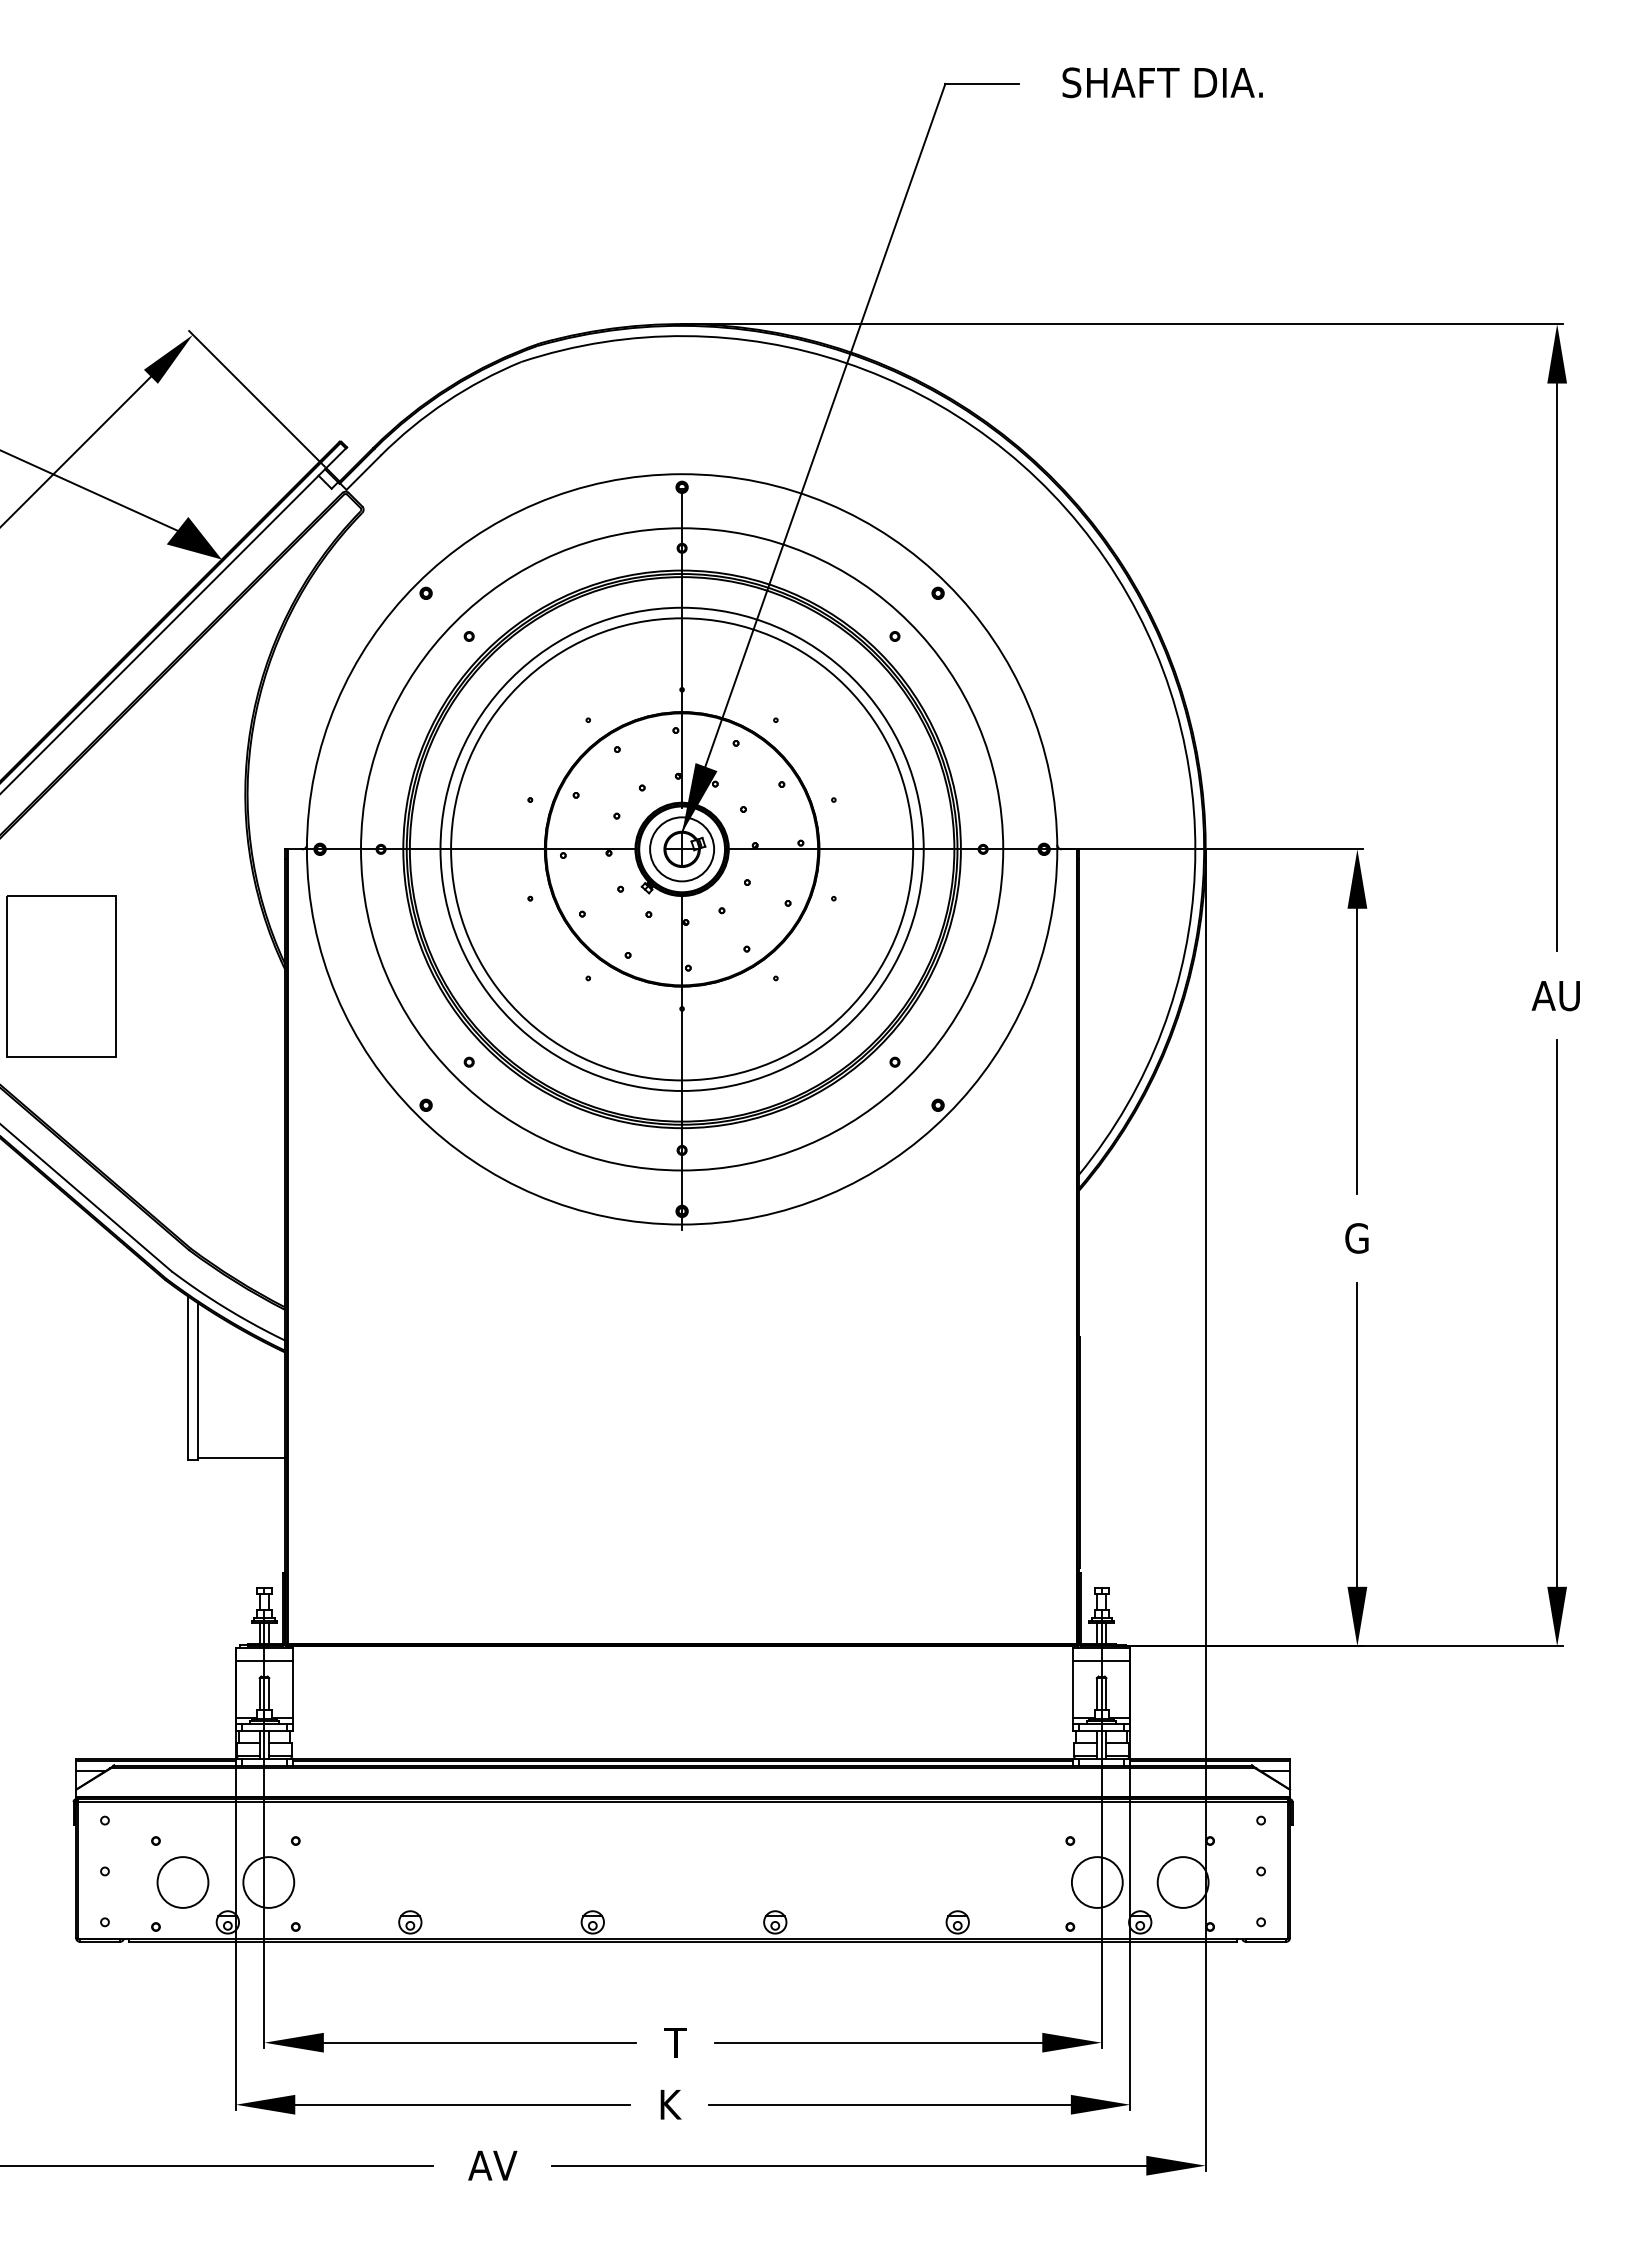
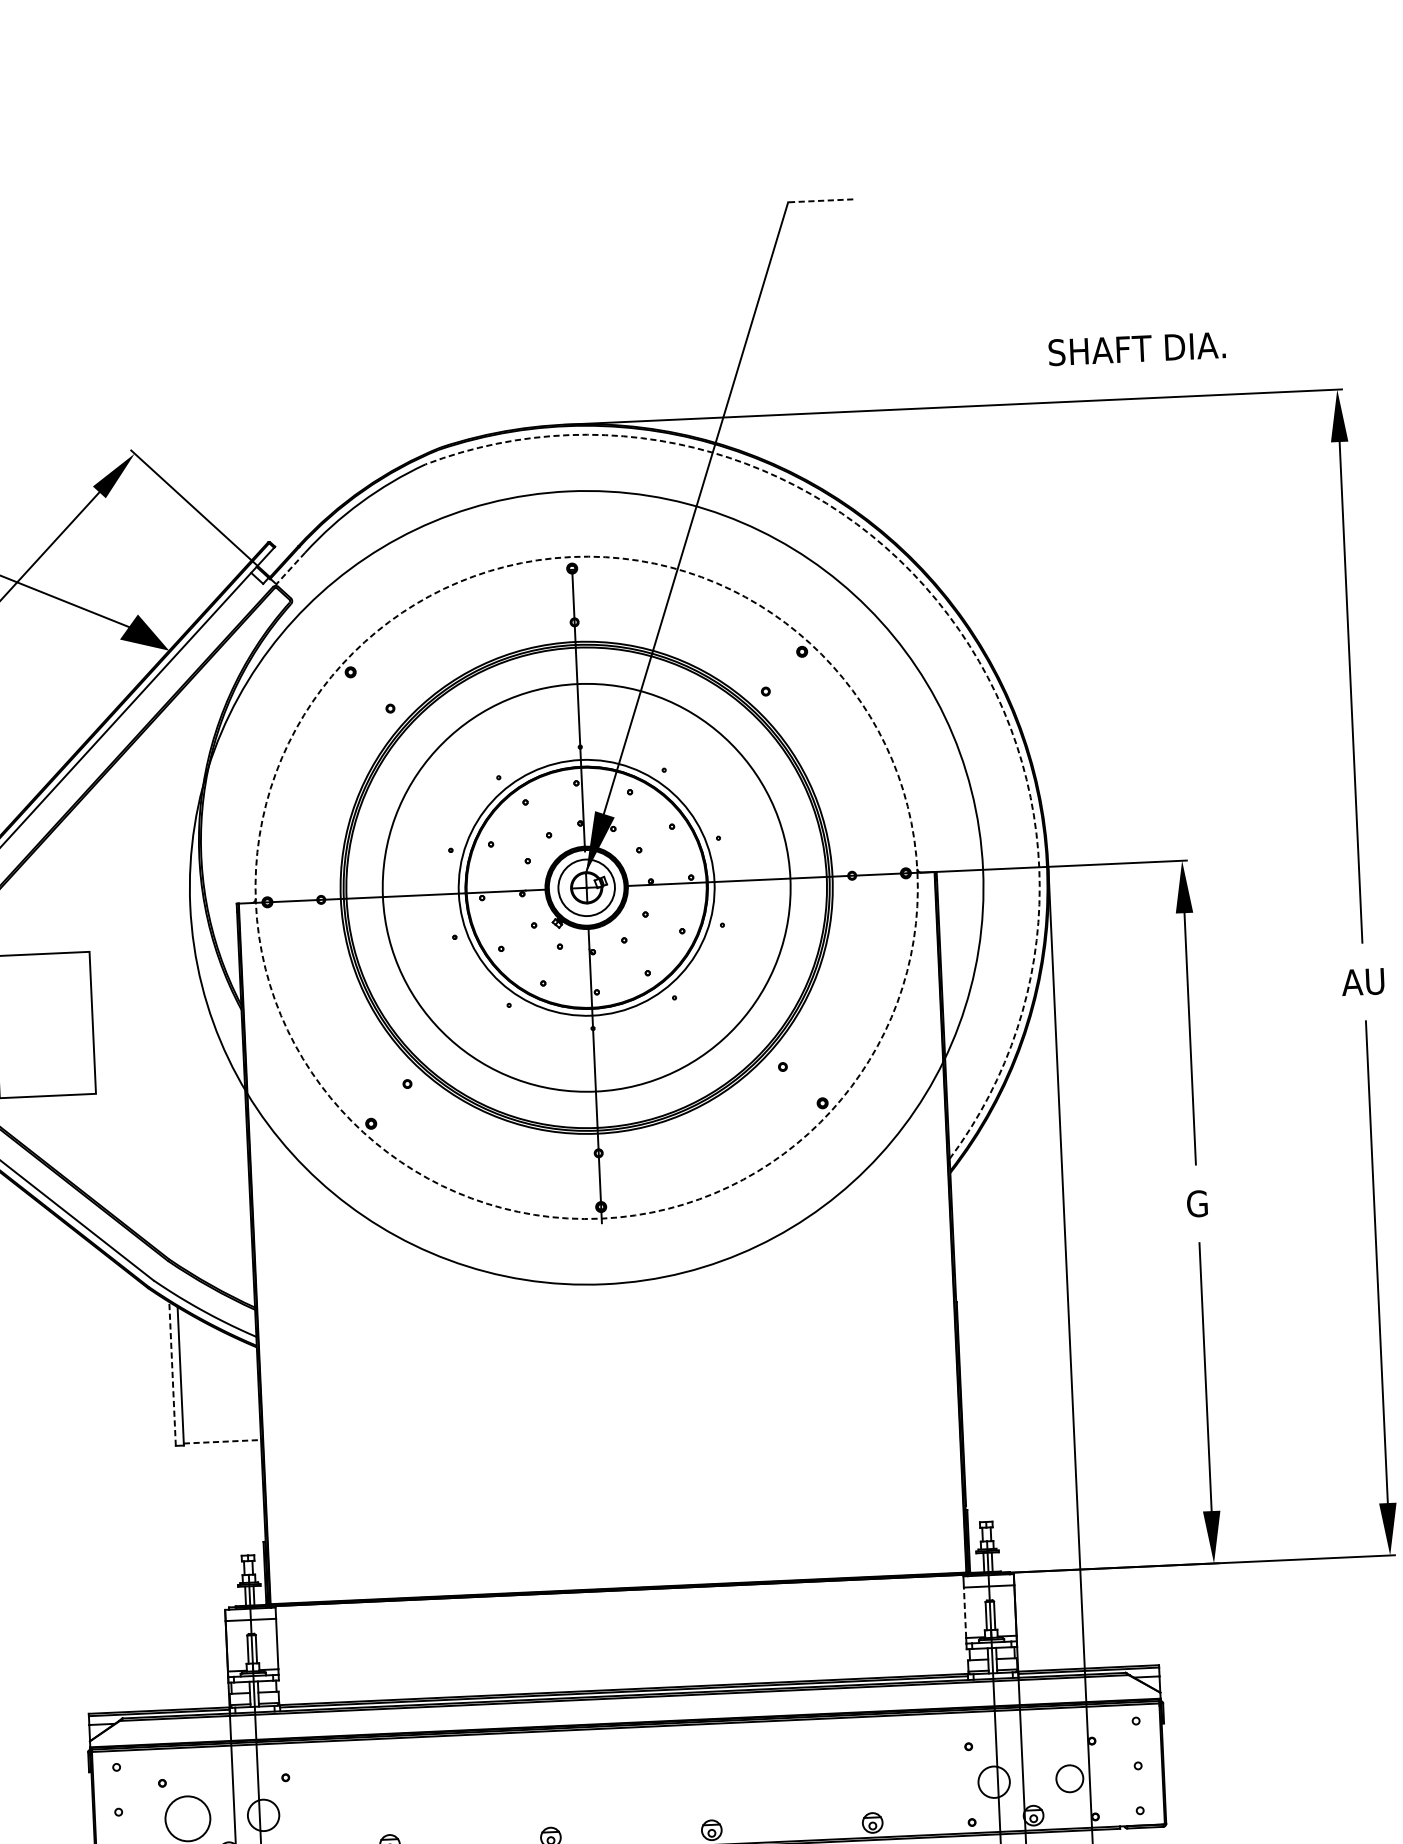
text: (1162, 82) -> (1136, 348), moved
line: (982, 83) -> (820, 200), solid -> dashed
line: (363, 473) -> (290, 569), solid -> dashed
arc: (1105, 559) -> (948, 615), solid -> dashed
circle: (681, 848) -> (586, 887), size x0.6
circle: (681, 849) -> (586, 887), solid -> dashed
circle: (682, 849) -> (587, 887), size x1.4
line: (188, 1378) -> (172, 1374), solid -> dashed
line: (241, 1457) -> (222, 1441), solid -> dashed
line: (1073, 1689) -> (965, 1612), solid -> dashed
circle: (268, 1882) -> (263, 1815), size x0.7
circle: (1096, 1882) -> (993, 1782), size x0.7
circle: (1182, 1882) -> (1069, 1778), size x0.6

